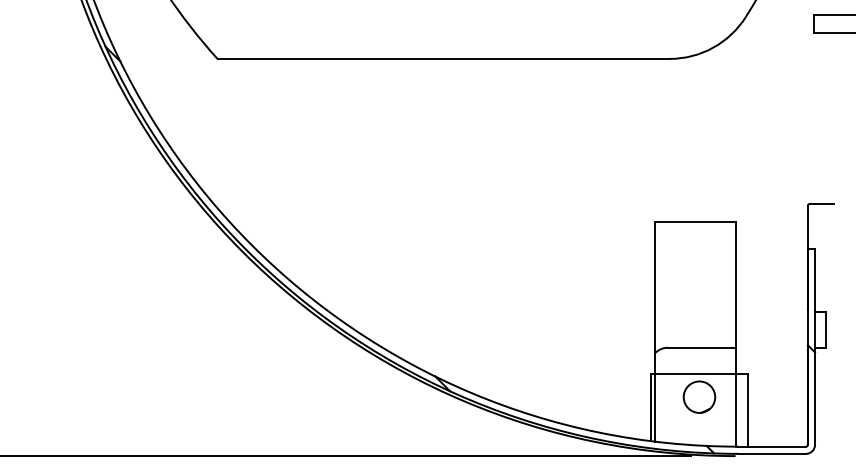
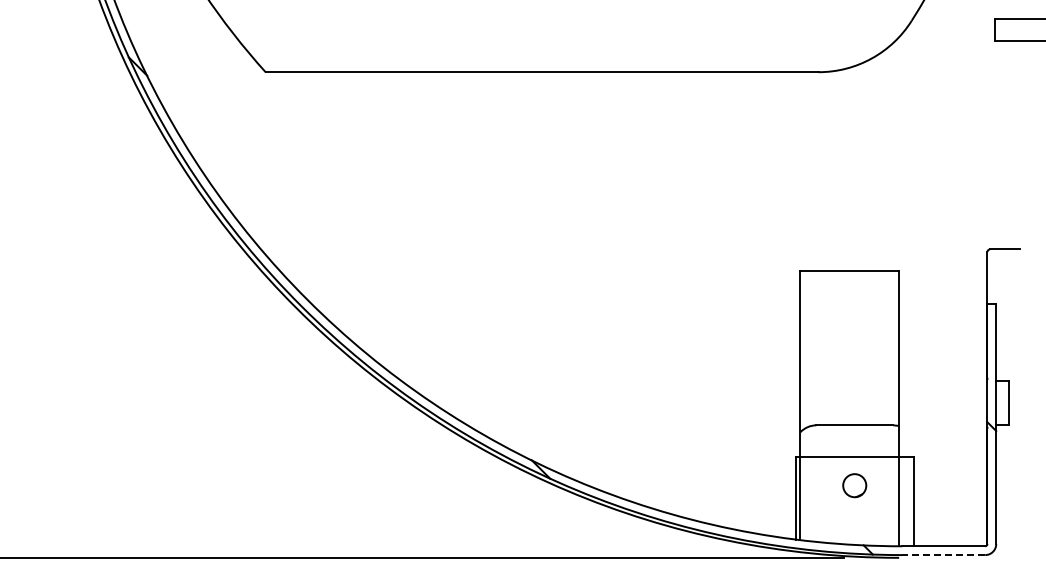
circle: (699, 396) -> (854, 485), size x0.6
line: (771, 454) -> (943, 555), solid -> dashed

